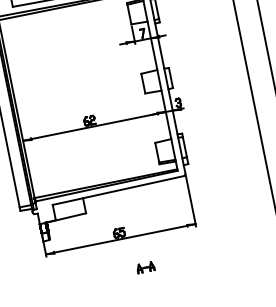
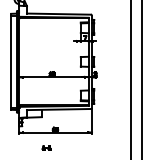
part: (145, 266) -> (46, 147), moved

